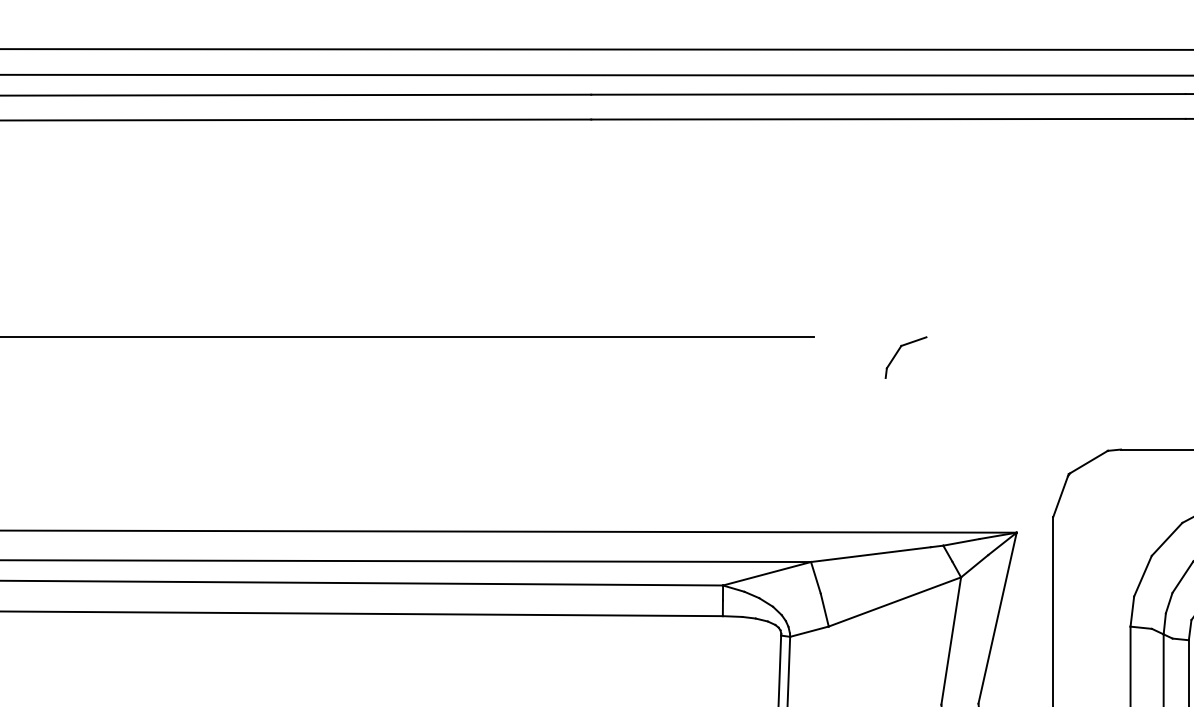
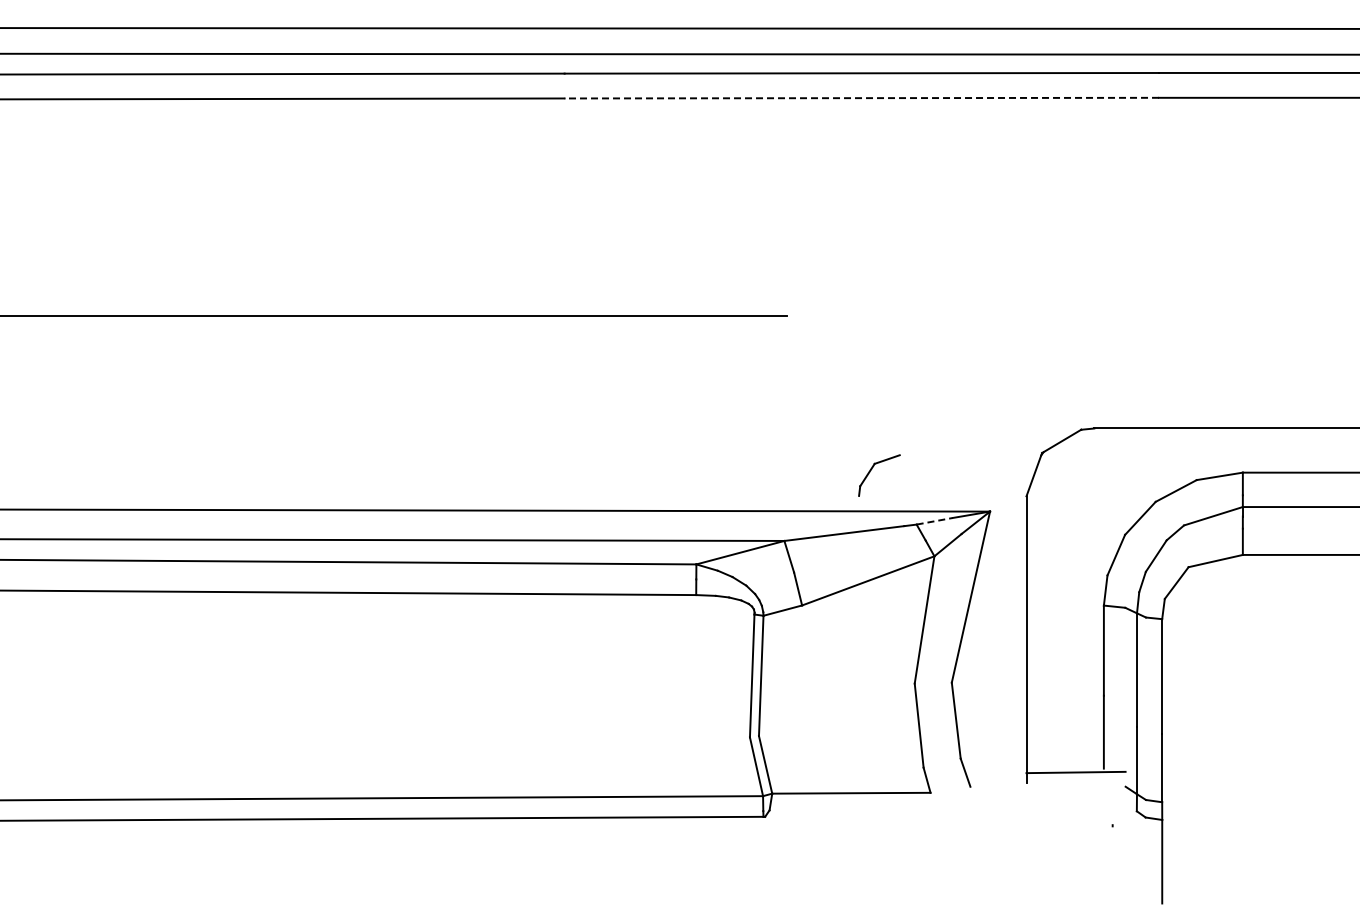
line: (888, 119) -> (861, 98), solid -> dashed
part: (899, 351) -> (872, 469), moved
line: (962, 542) -> (935, 521), solid -> dashed

